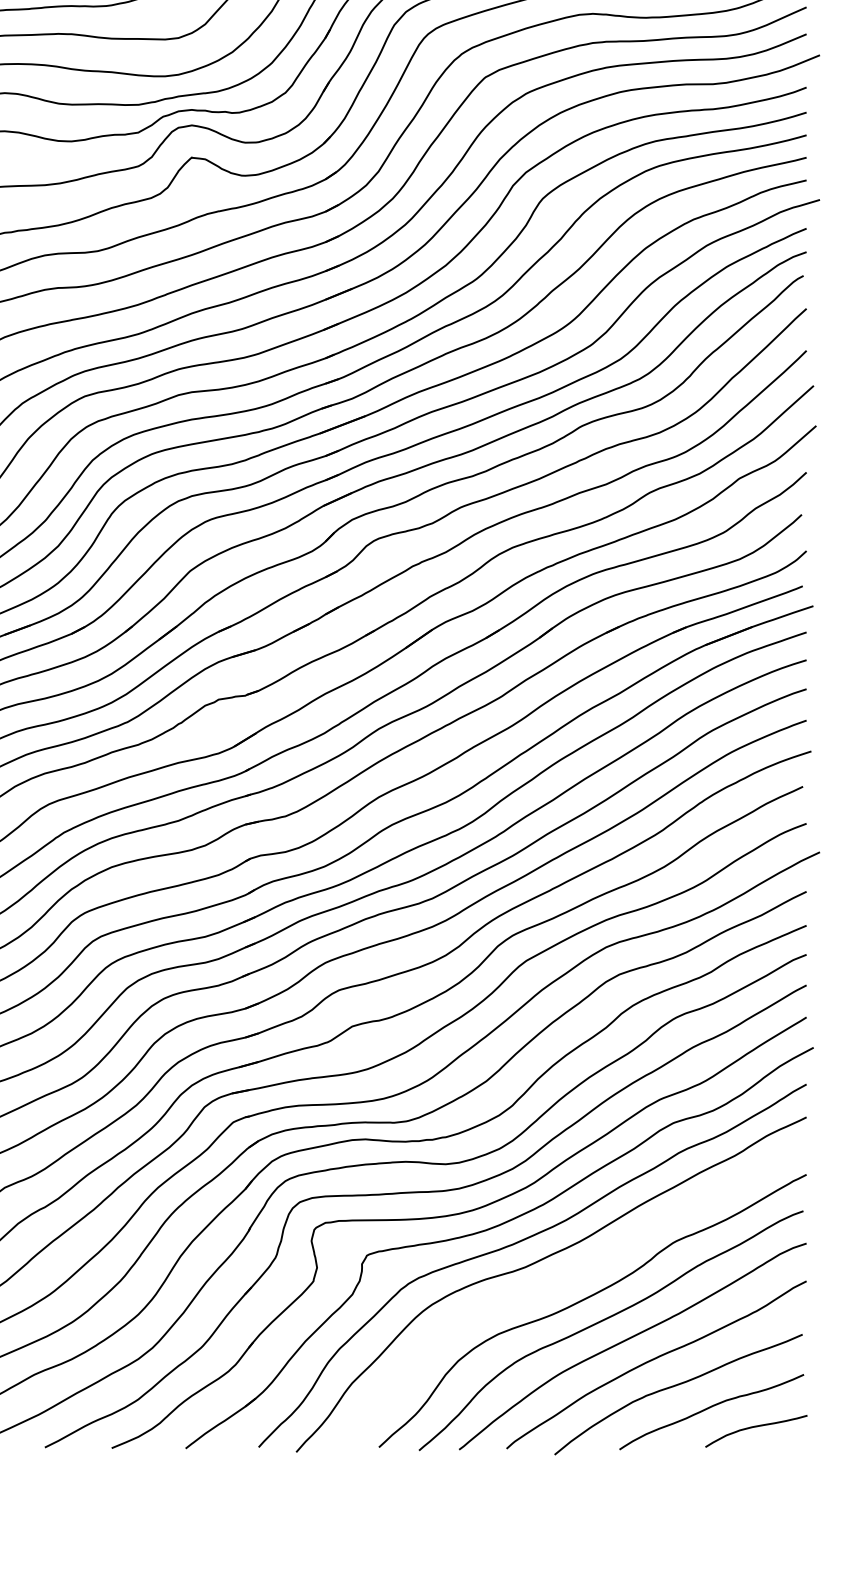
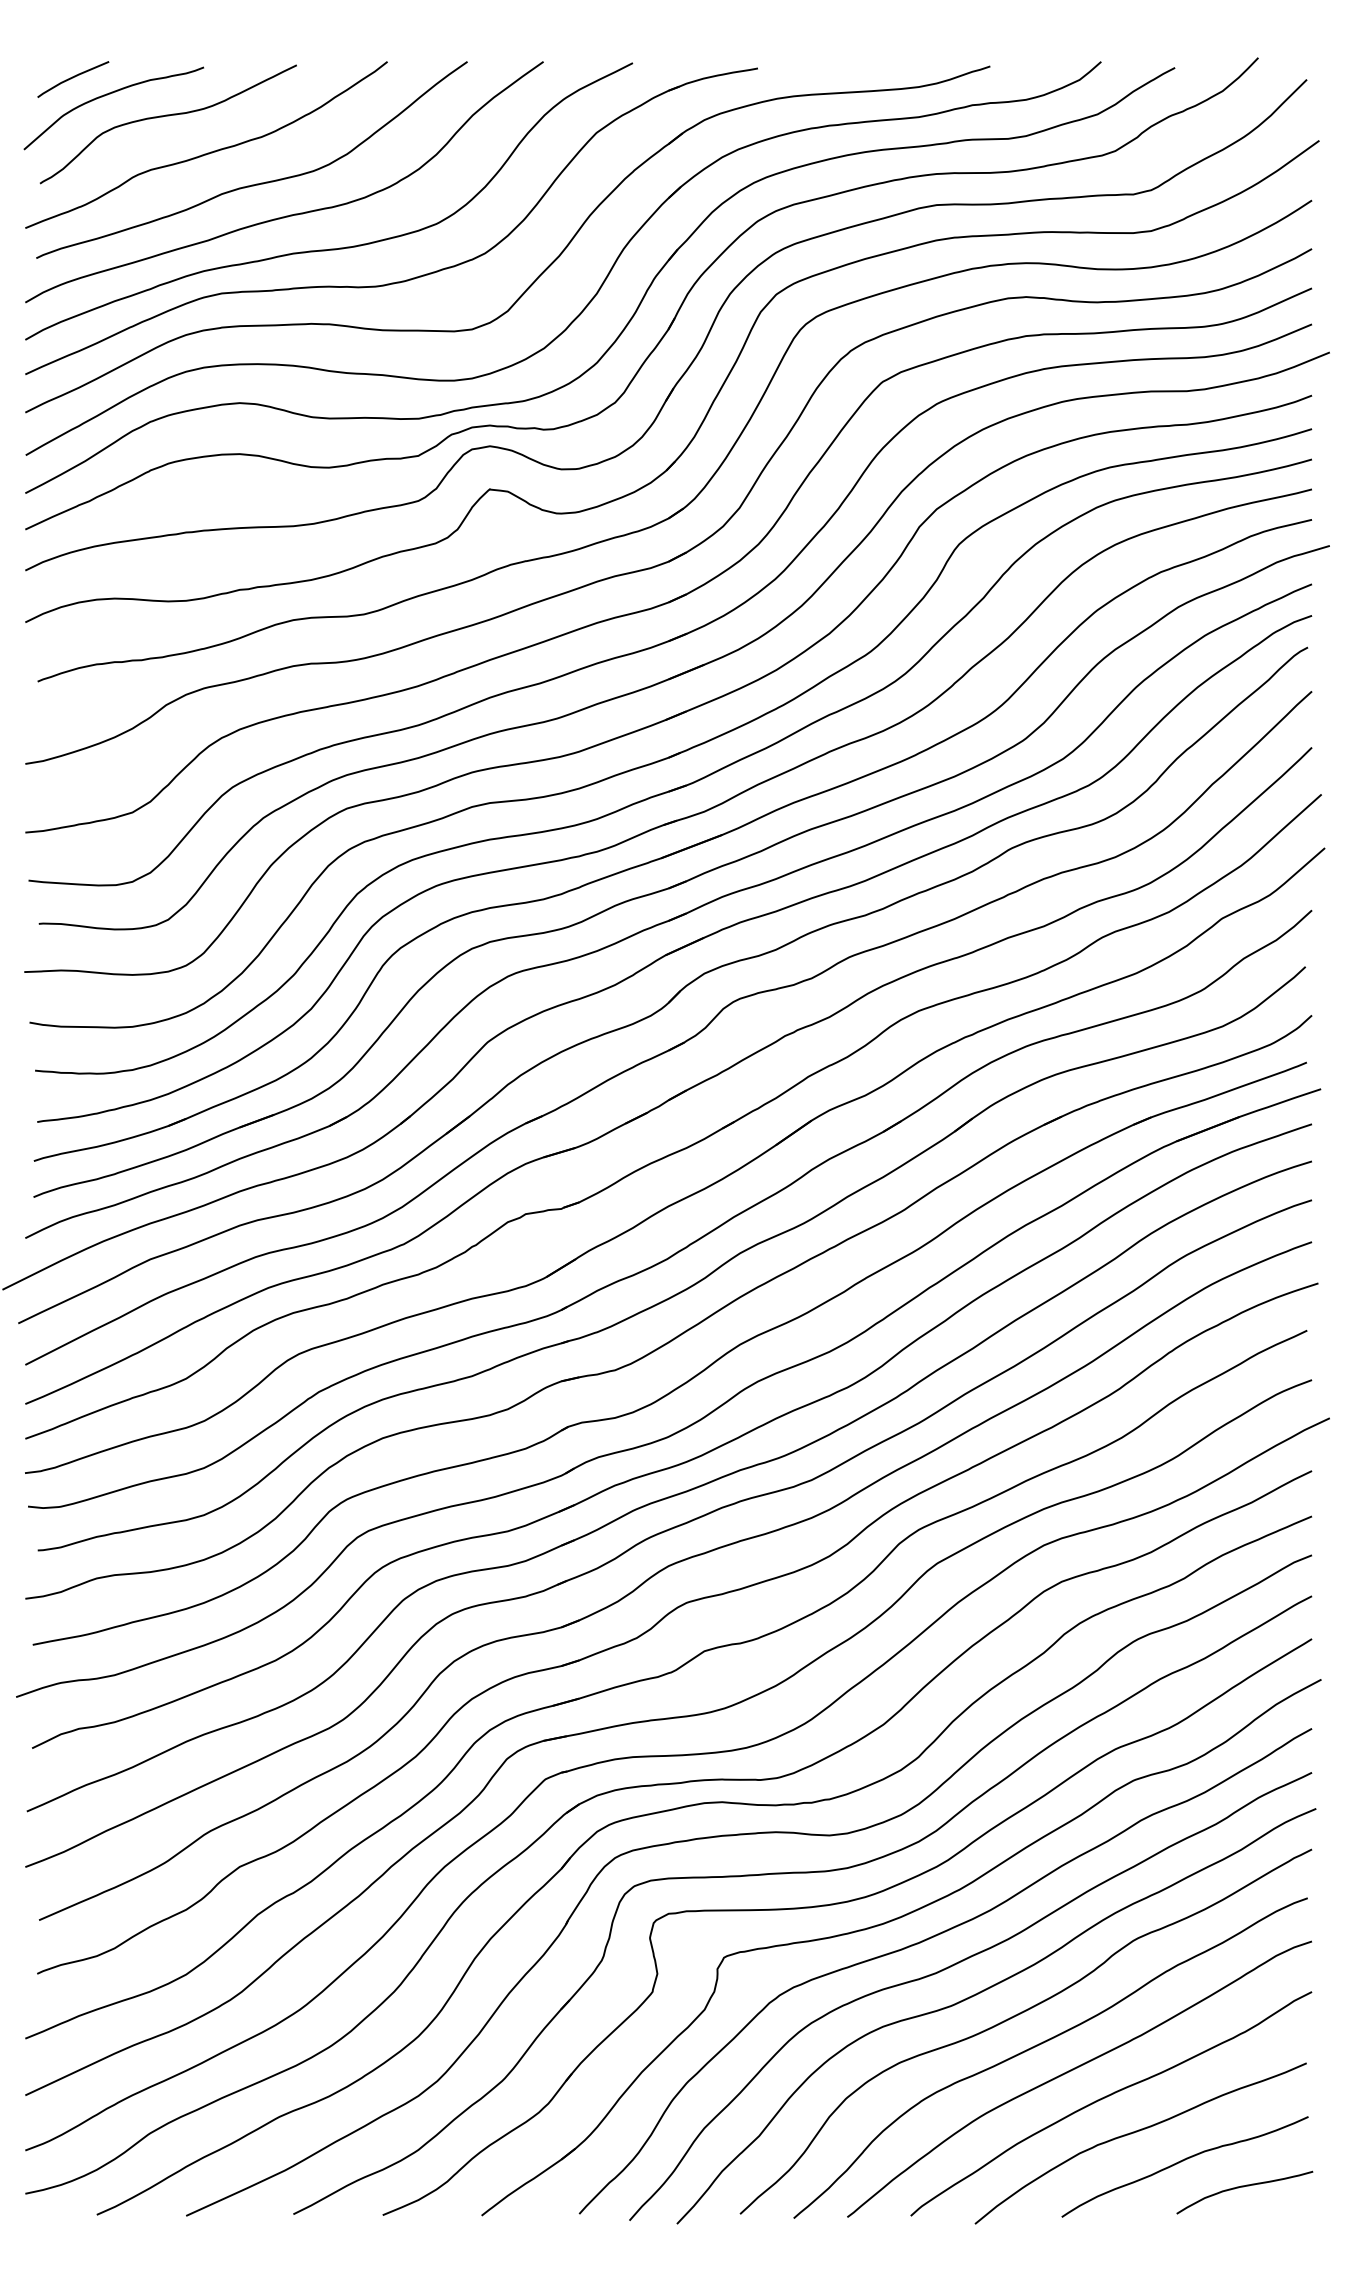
curve: (561, 1280) -> (984, 1991), added

